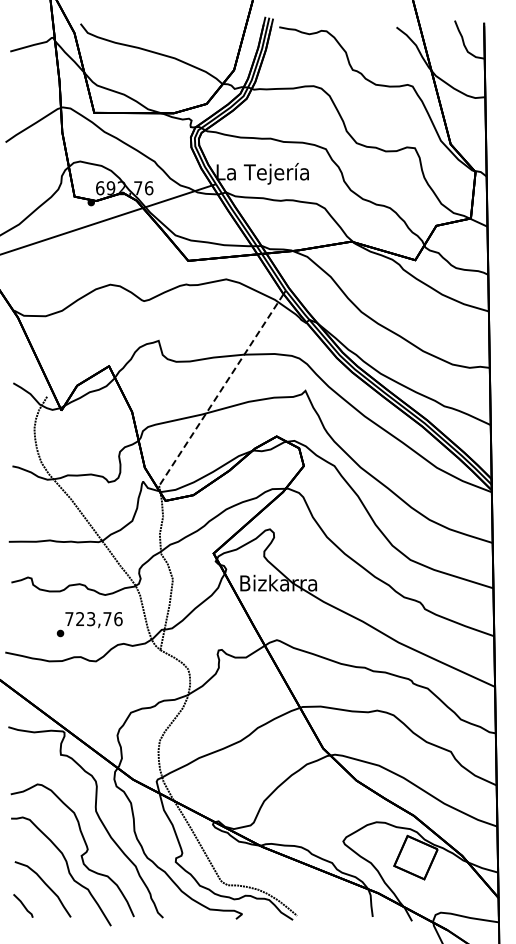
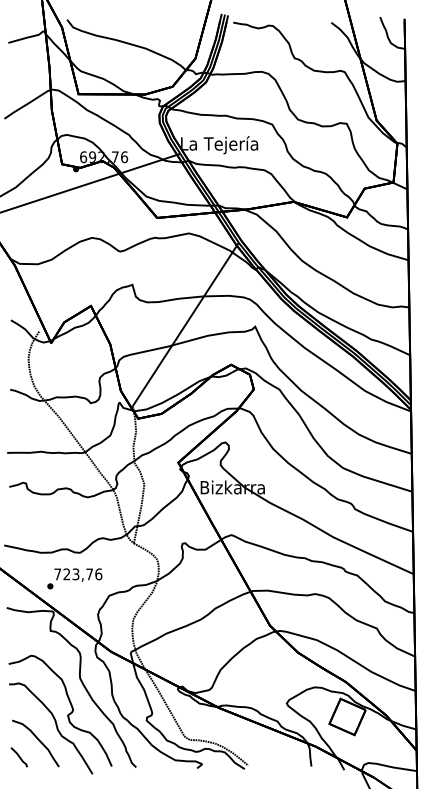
line: (221, 390) -> (184, 326), dashed -> solid
text: (89, 624) -> (74, 578), moved

